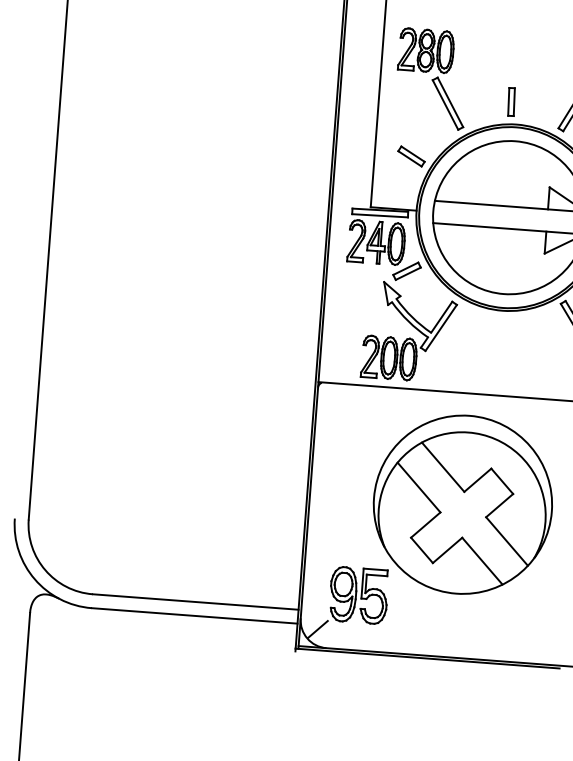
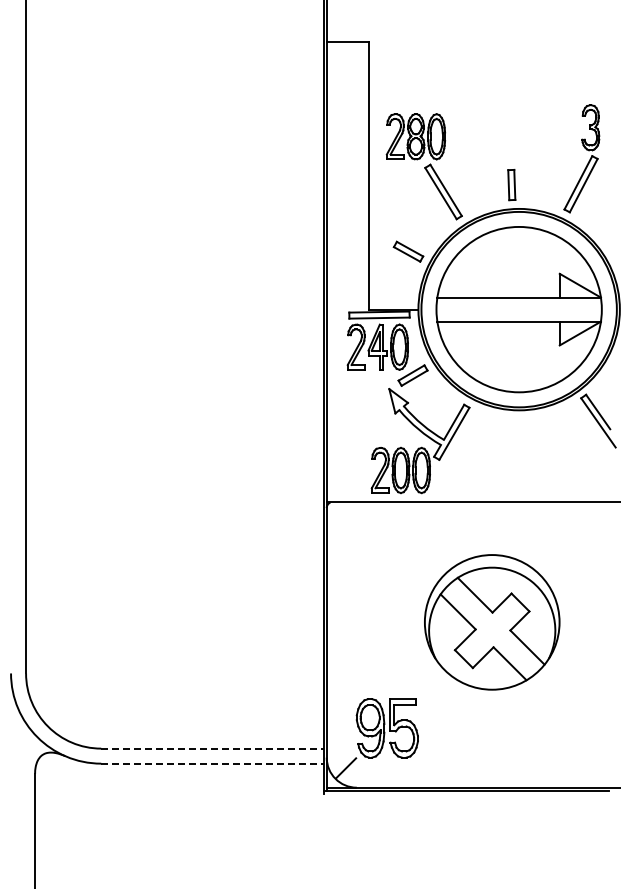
part: (463, 504) -> (492, 622), size x0.7
line: (195, 601) -> (212, 748), solid -> dashed
line: (194, 615) -> (212, 763), solid -> dashed

